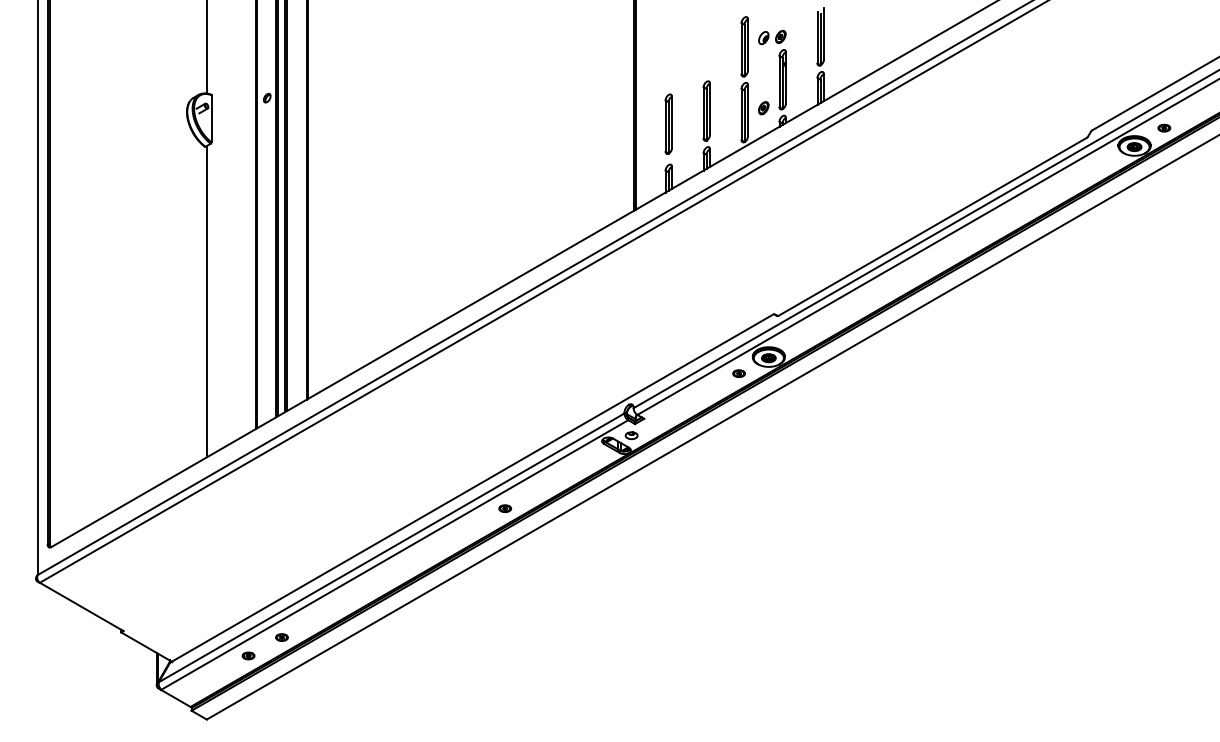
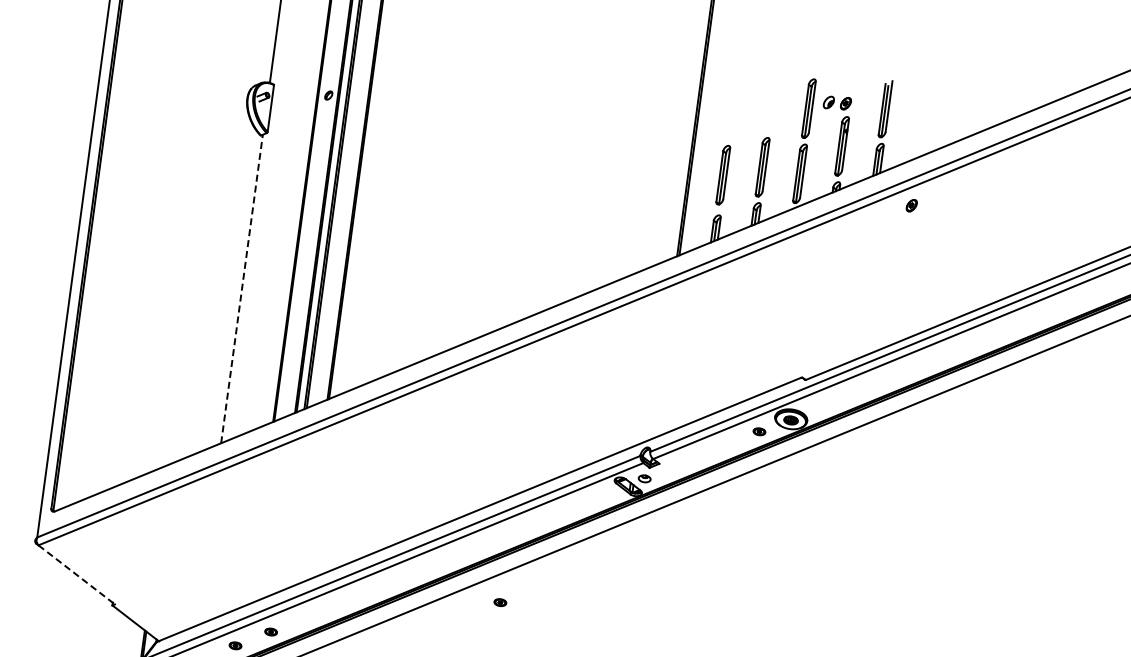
part: (763, 108) -> (911, 205), moved
line: (207, 301) -> (242, 289), solid -> dashed
part: (505, 508) -> (500, 602), moved
line: (82, 607) -> (77, 575), solid -> dashed

